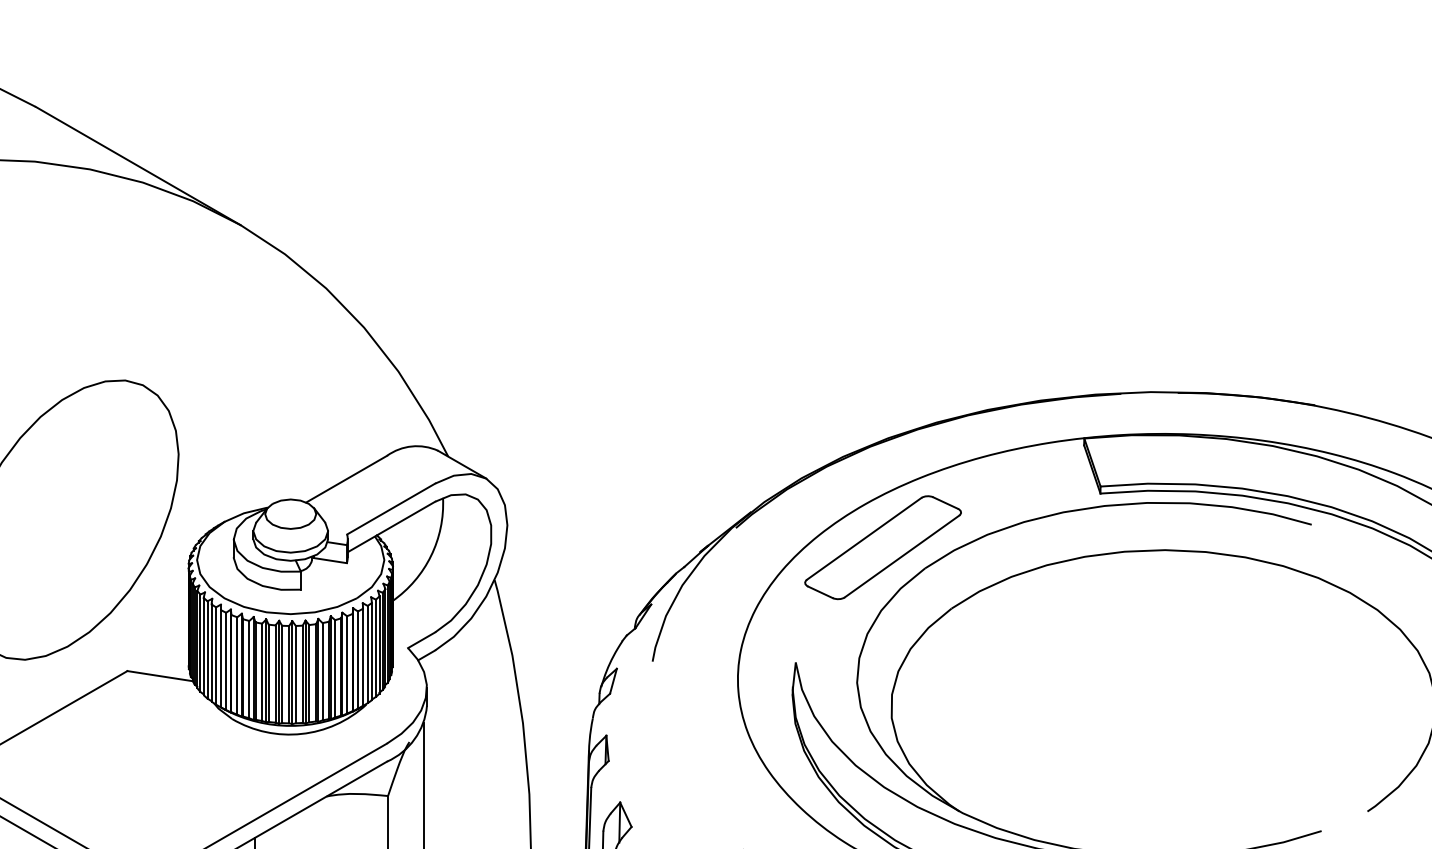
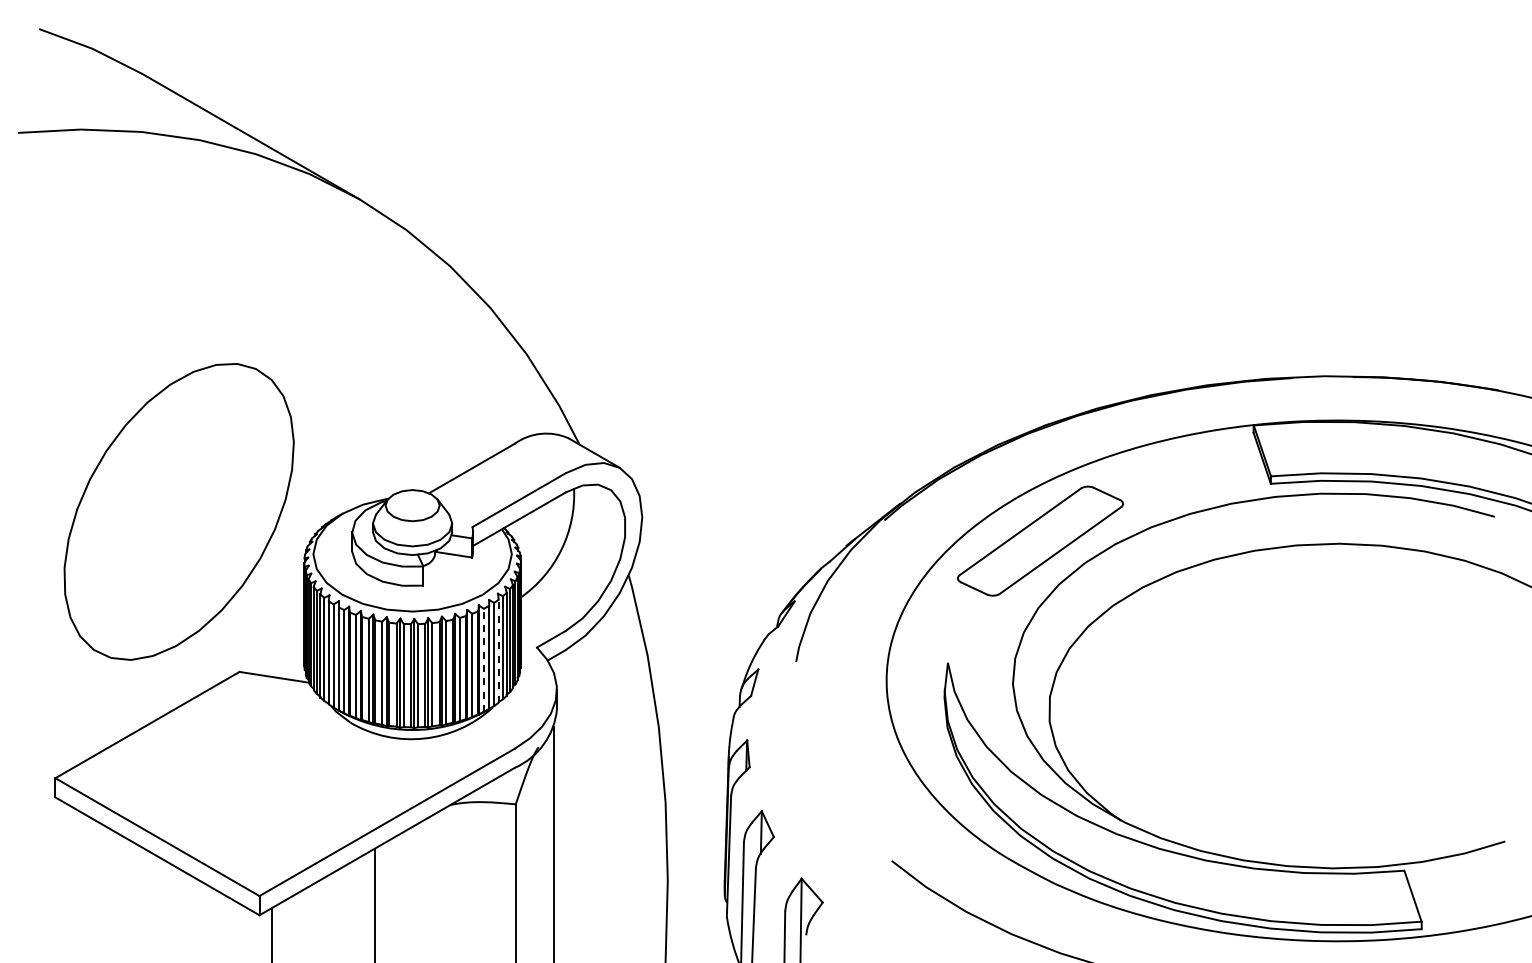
line: (371, 651) -> (498, 651), solid -> dashed
line: (357, 660) -> (483, 660), solid -> dashed

